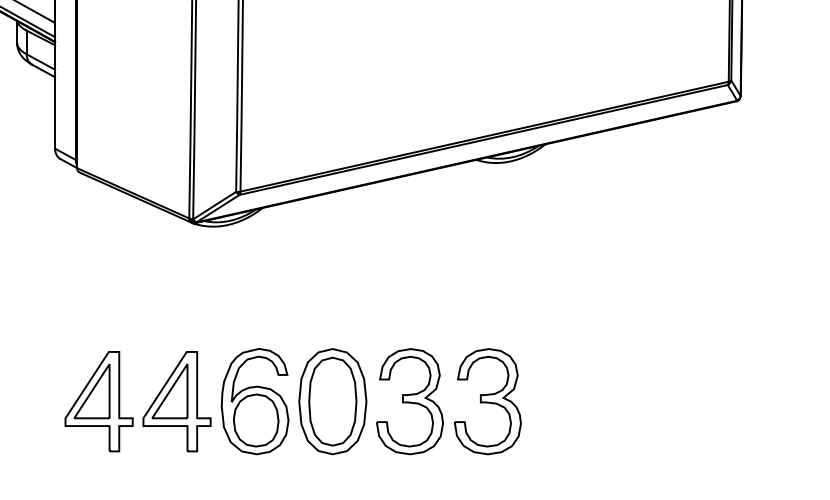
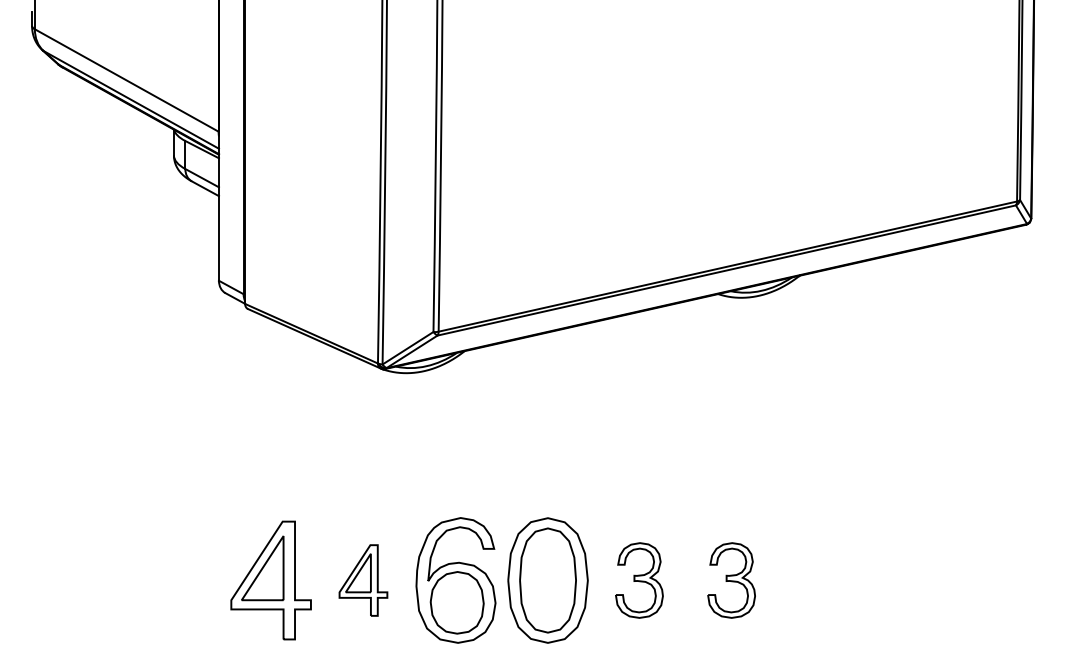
part: (177, 401) -> (363, 580), size x0.6
part: (410, 401) -> (639, 580), size x0.6
part: (487, 401) -> (731, 580), size x0.6

